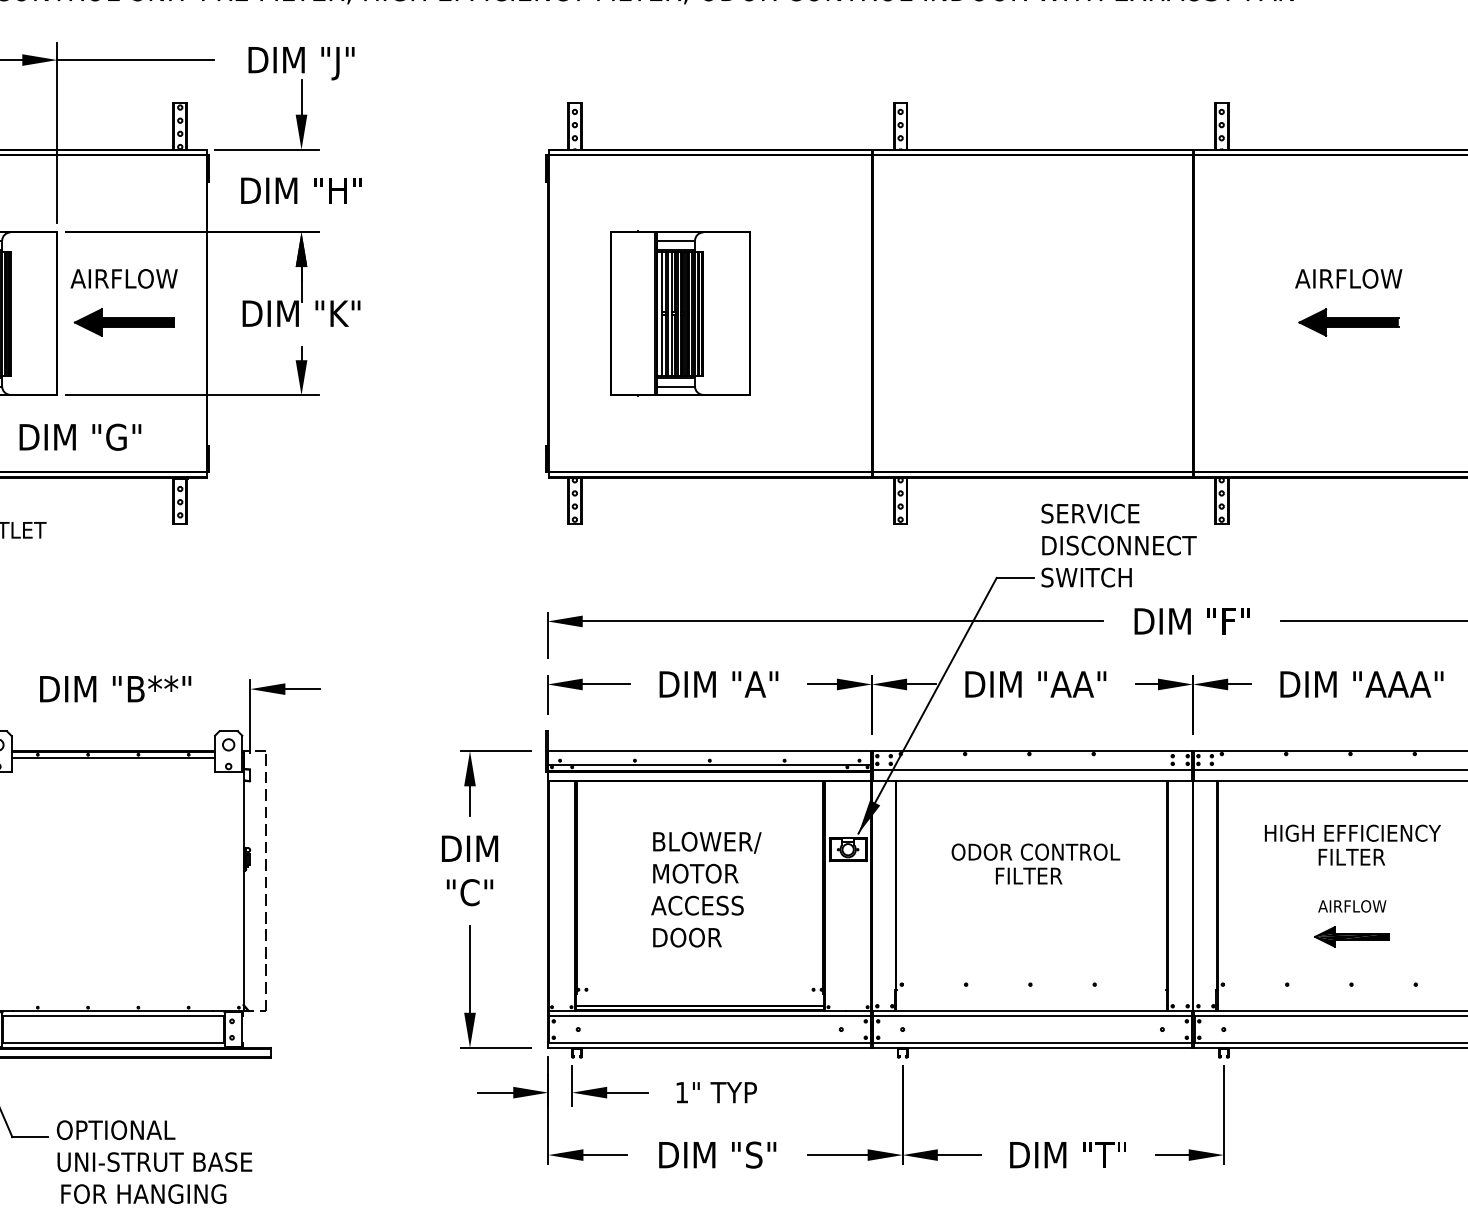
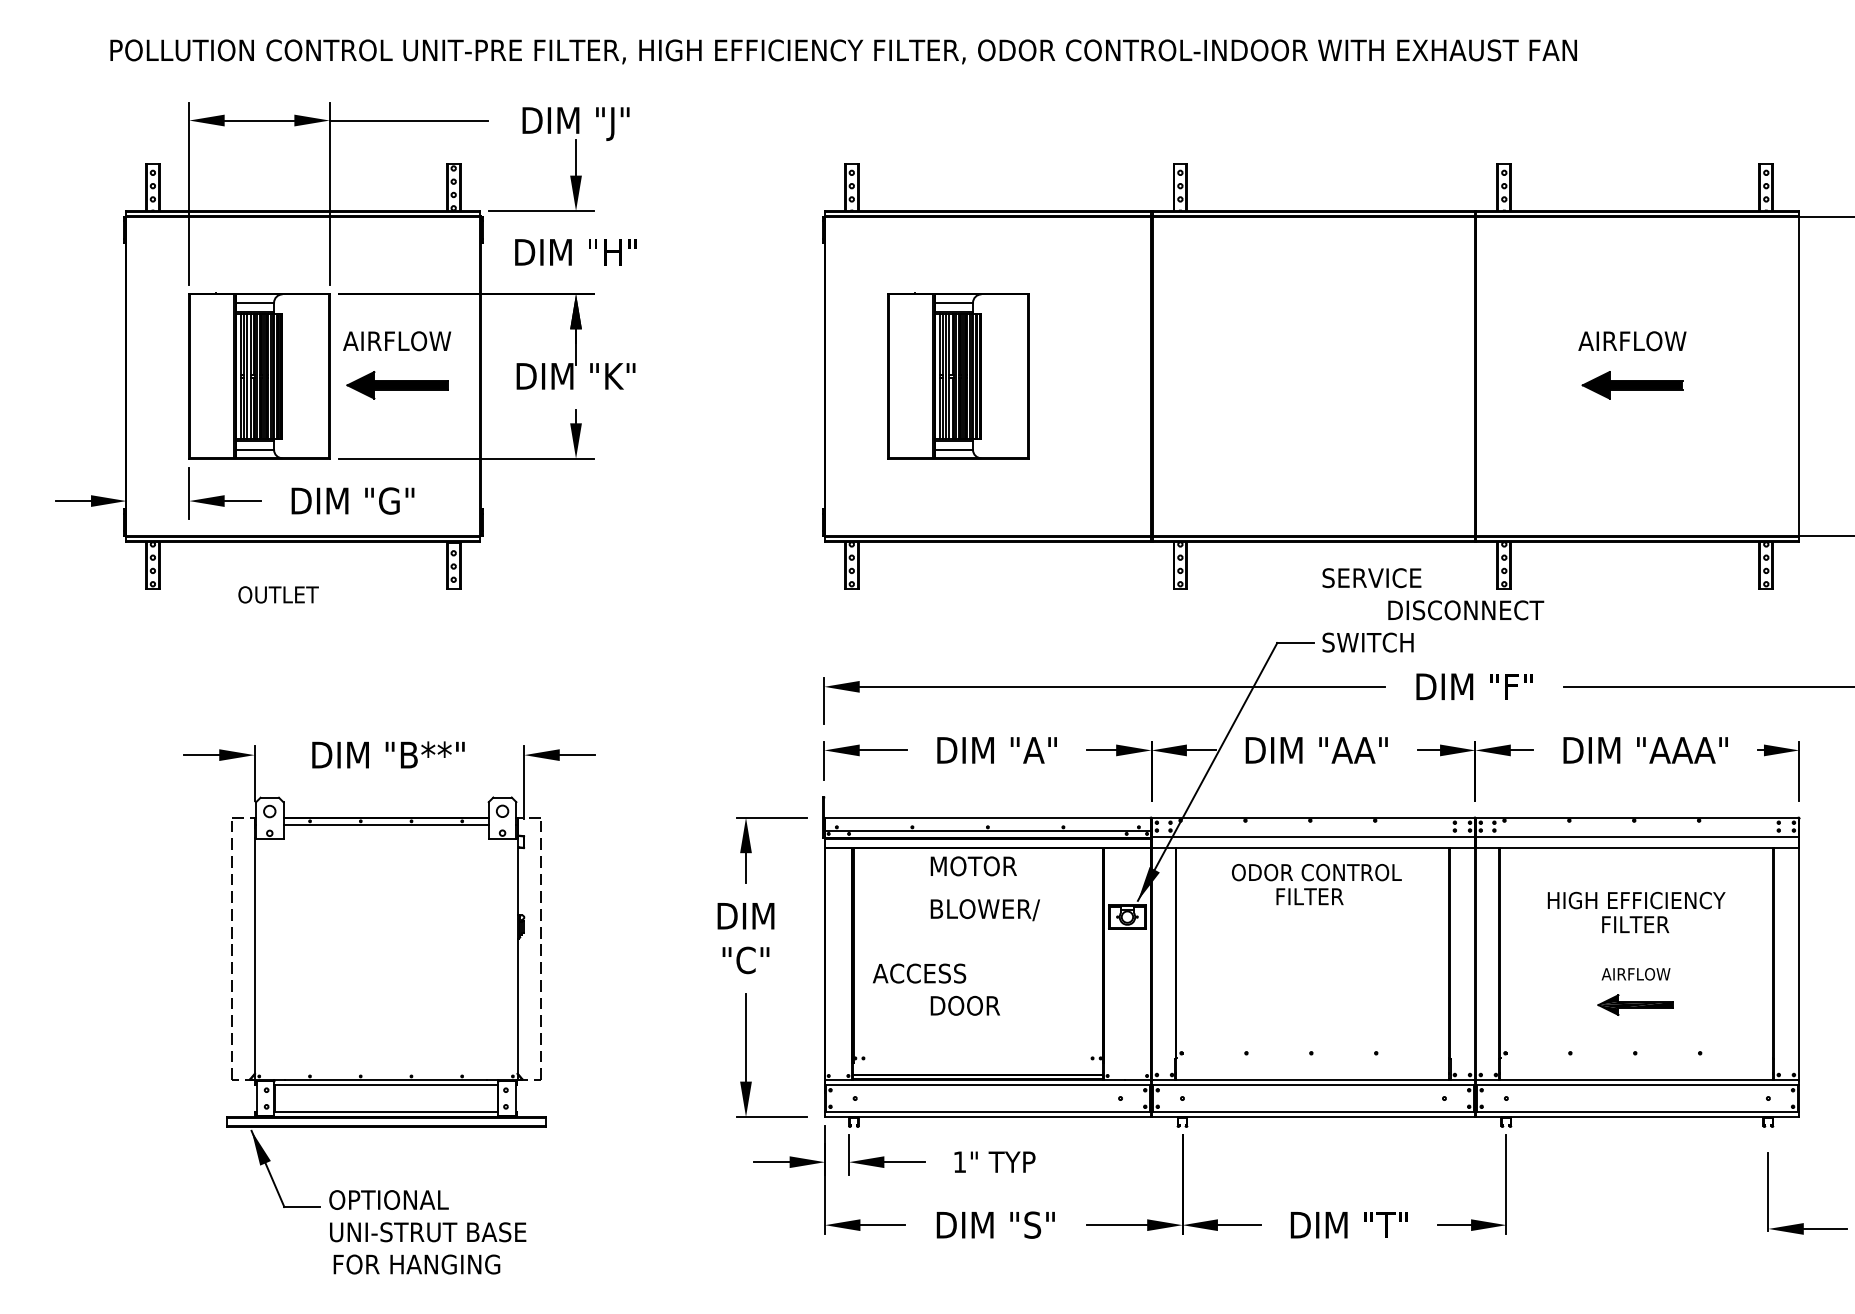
text: (1119, 545) -> (1466, 610), moved
text: (1035, 863) -> (1316, 884), moved
text: (695, 873) -> (973, 866), moved
text: (697, 905) -> (919, 973), moved

